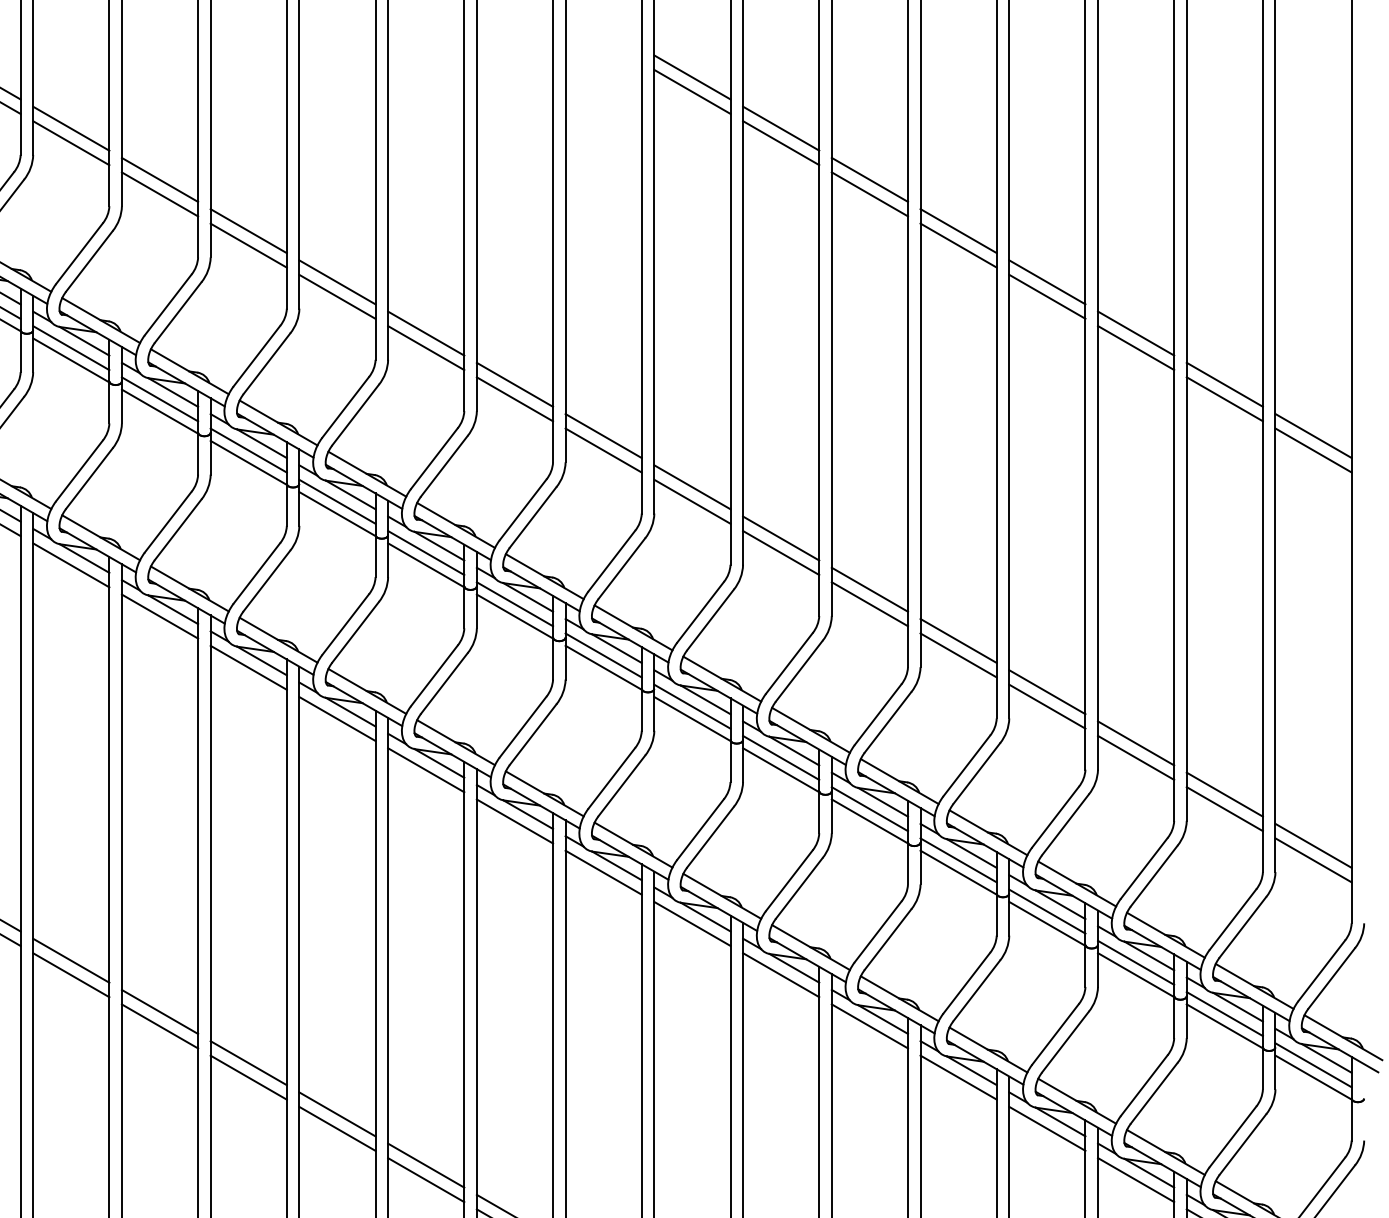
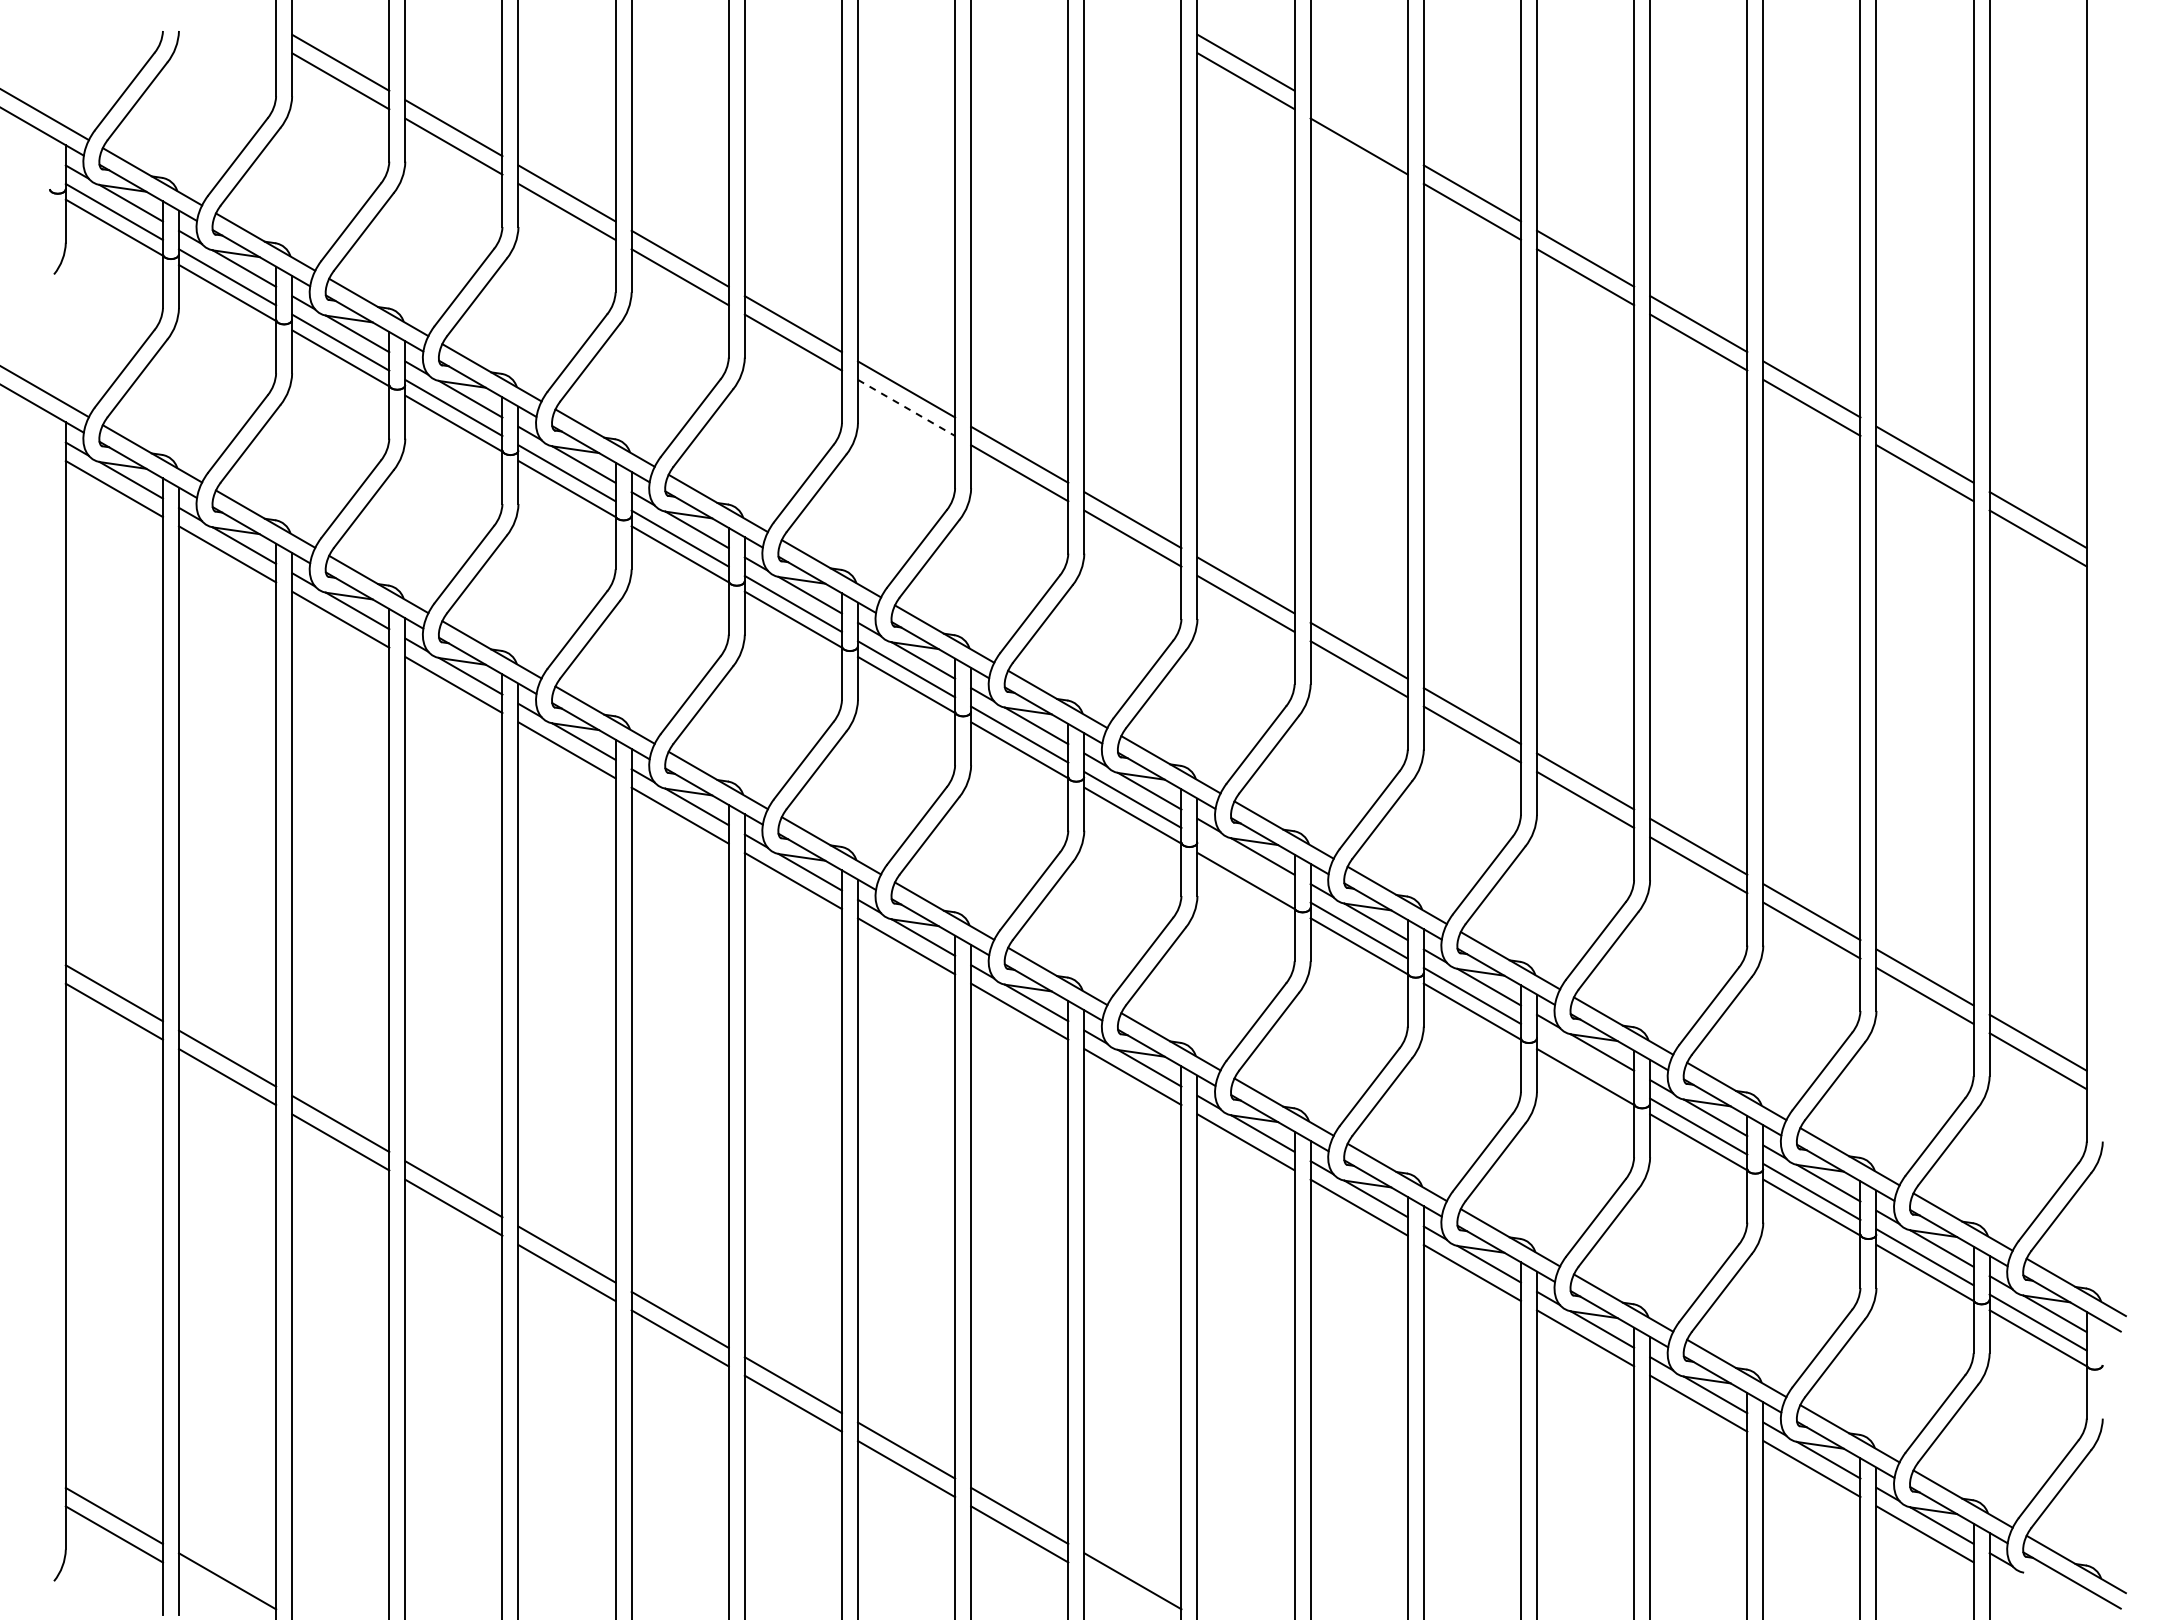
line: (780, 128) -> (1358, 128), removed
line: (426, 348) -> (907, 408), solid -> dashed
line: (691, 706) -> (1245, 865), removed
line: (958, 860) -> (1585, 1061), removed

